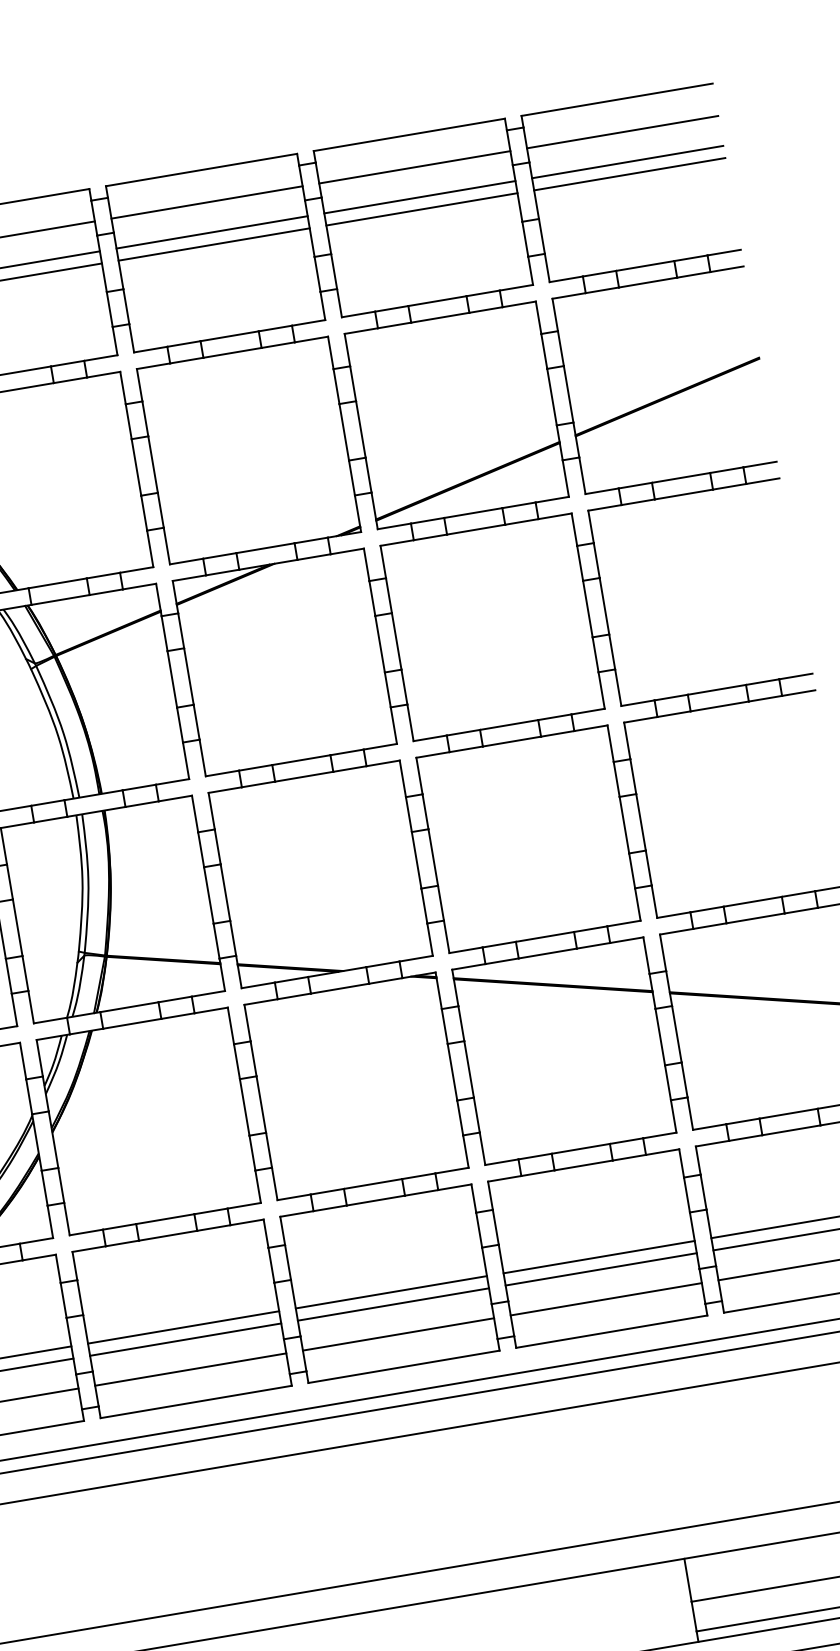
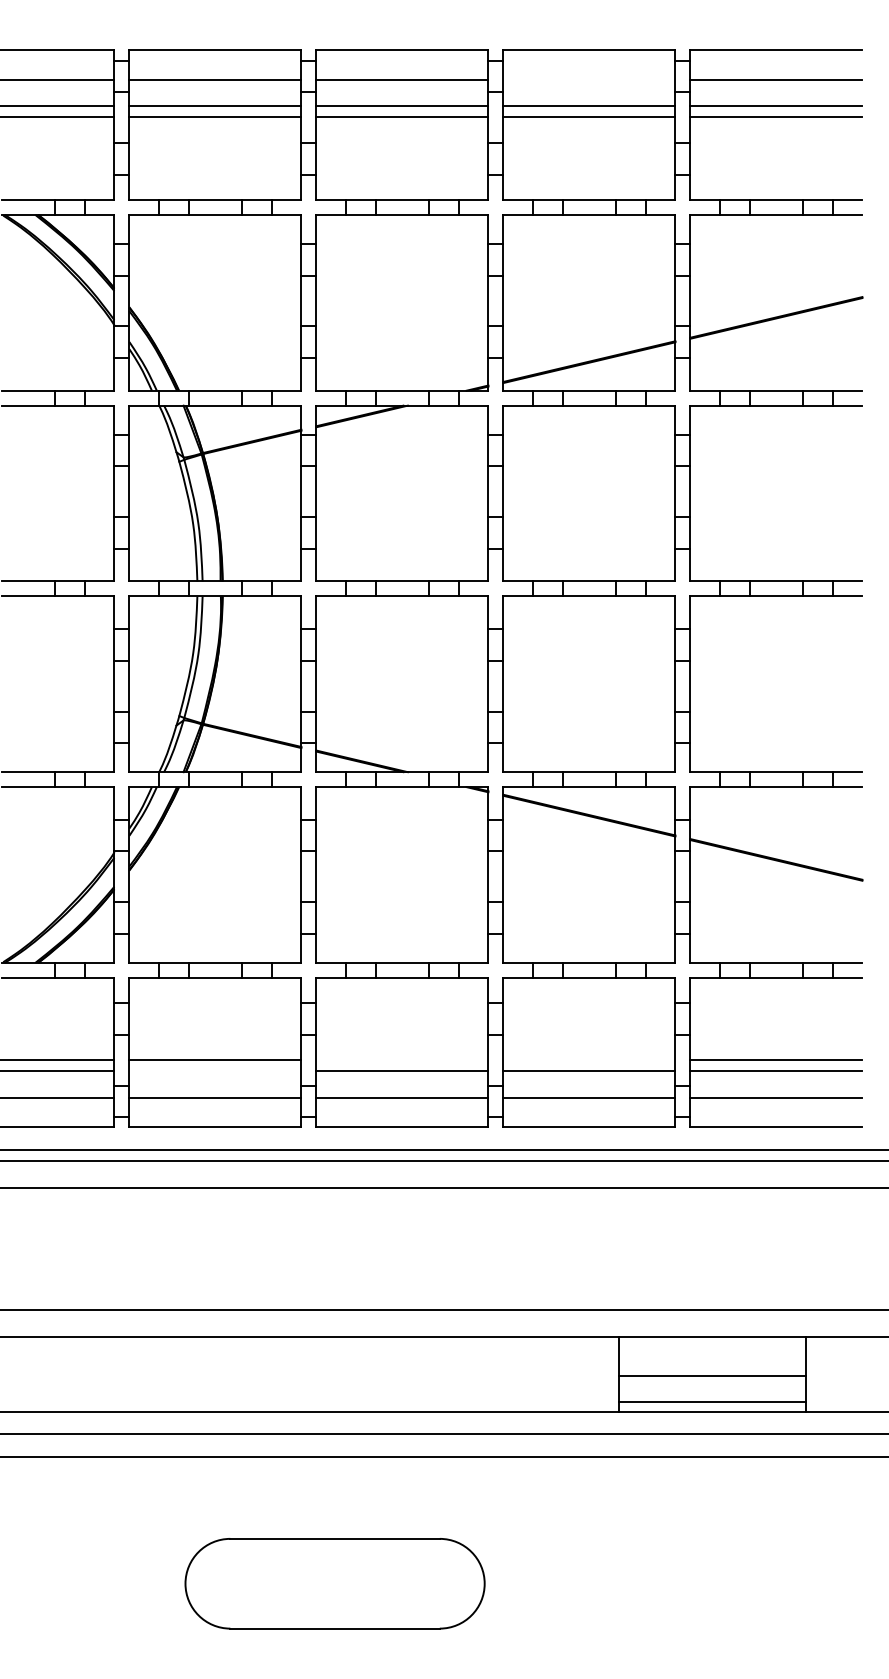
line: (414, 167) -> (589, 79), removed
line: (599, 1257) -> (589, 1060), removed
line: (391, 1292) -> (402, 1060), removed
line: (185, 1339) -> (215, 1071), removed

